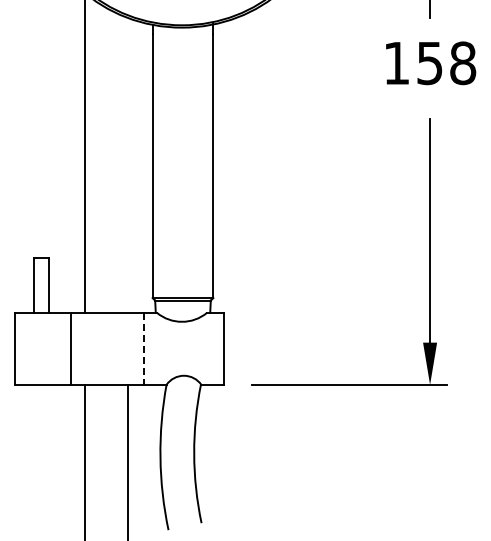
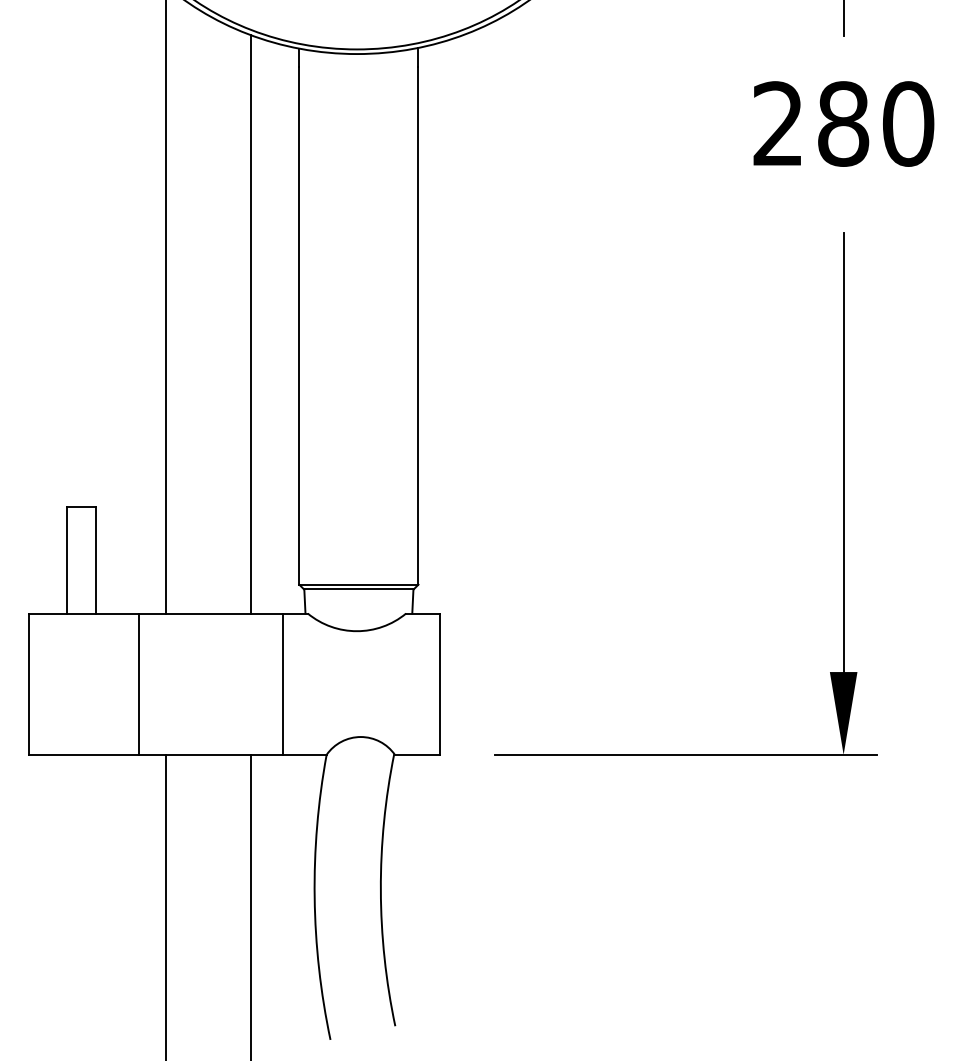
text: (430, 63) -> (844, 124), 158 -> 280
line: (127, 164) -> (249, 322), added
line: (144, 349) -> (283, 685), dashed -> solid

